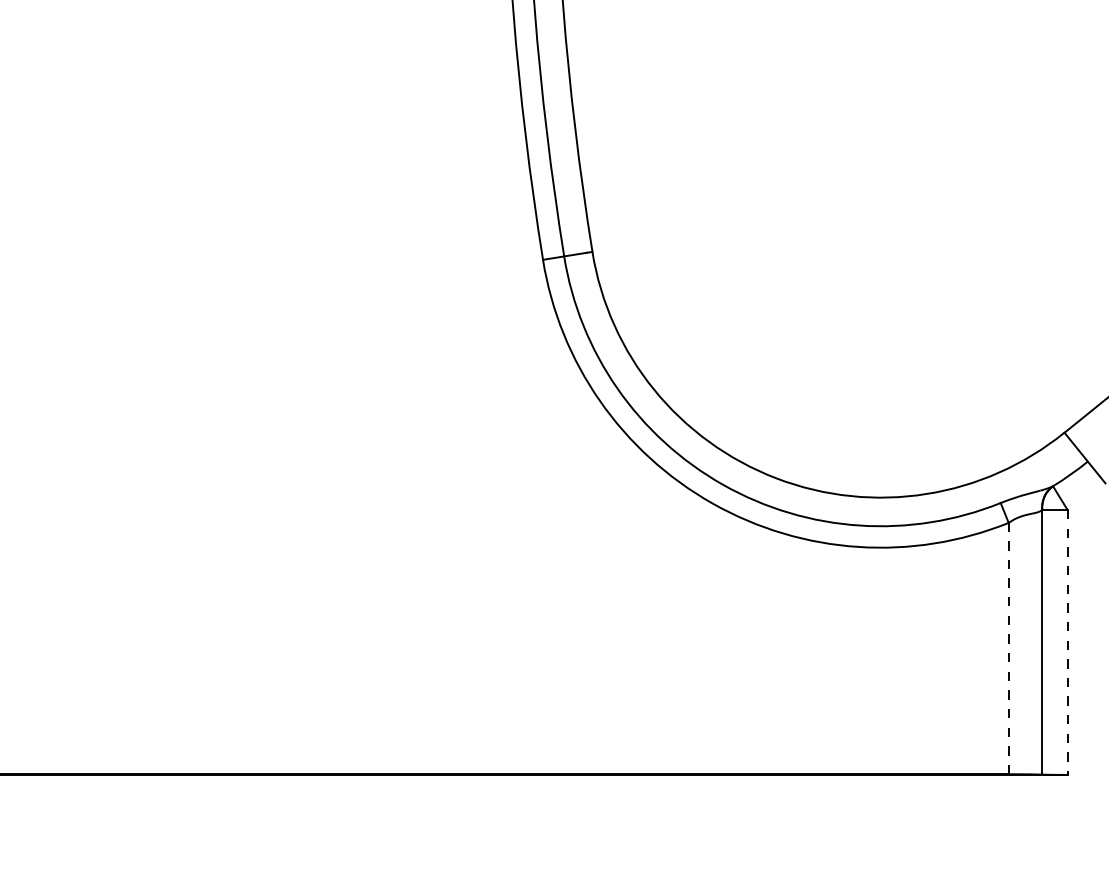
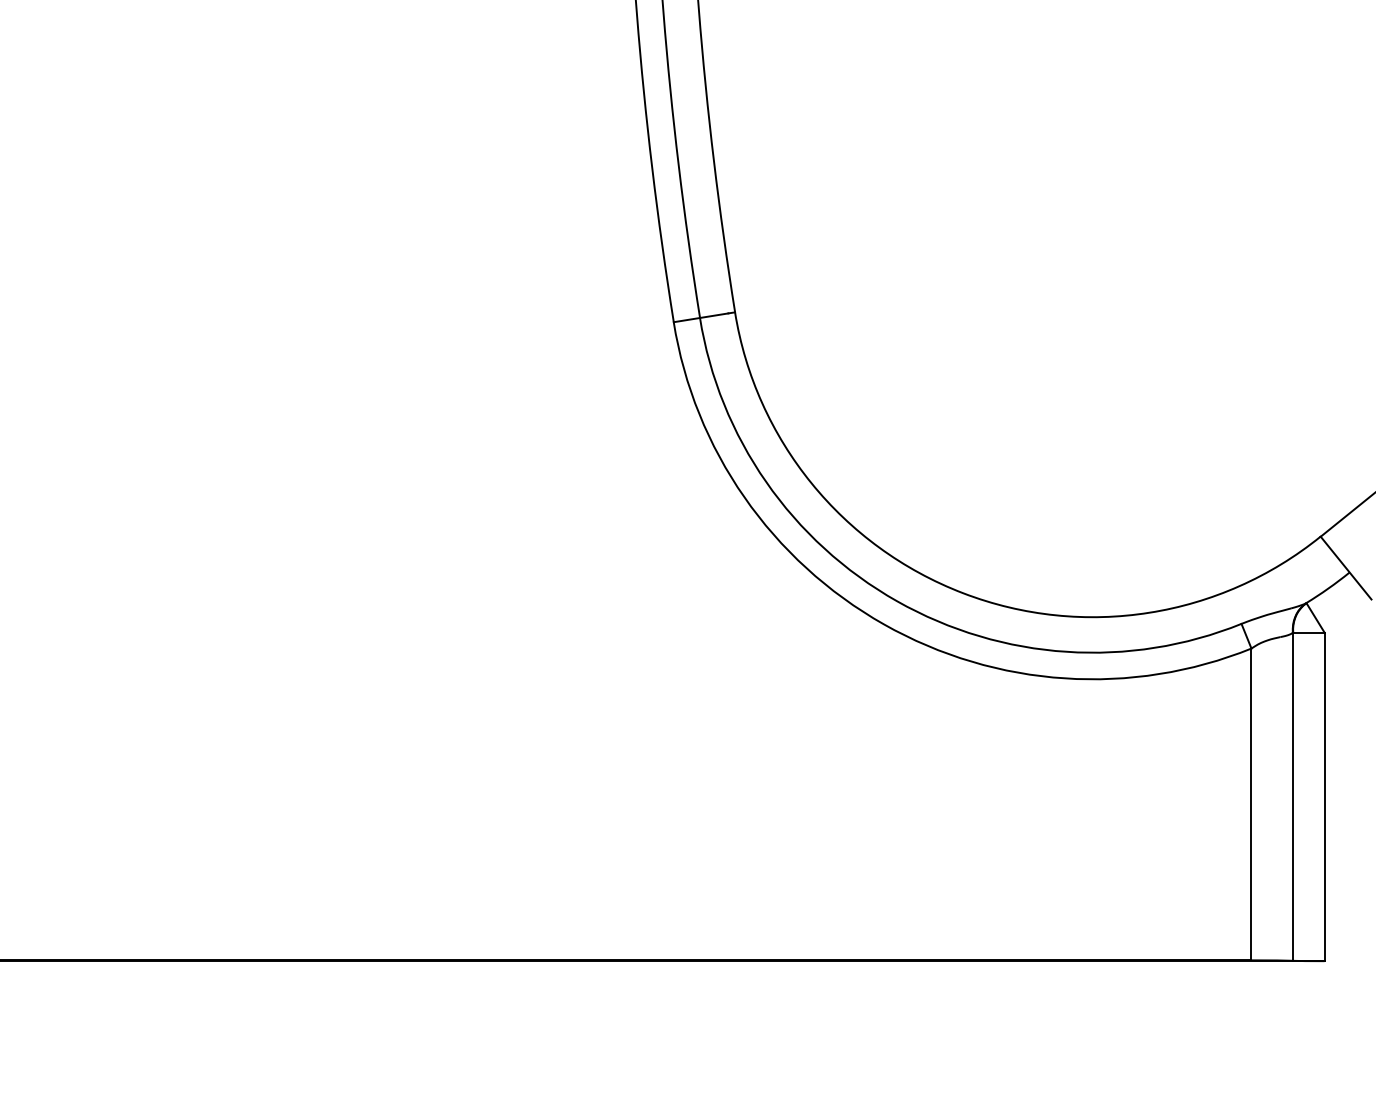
line: (1067, 642) -> (1324, 797), dashed -> solid
line: (1008, 648) -> (1251, 804), dashed -> solid

